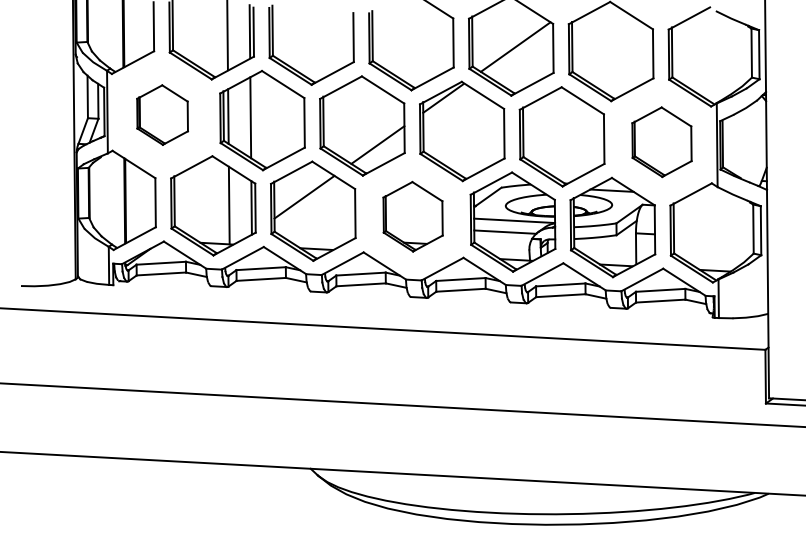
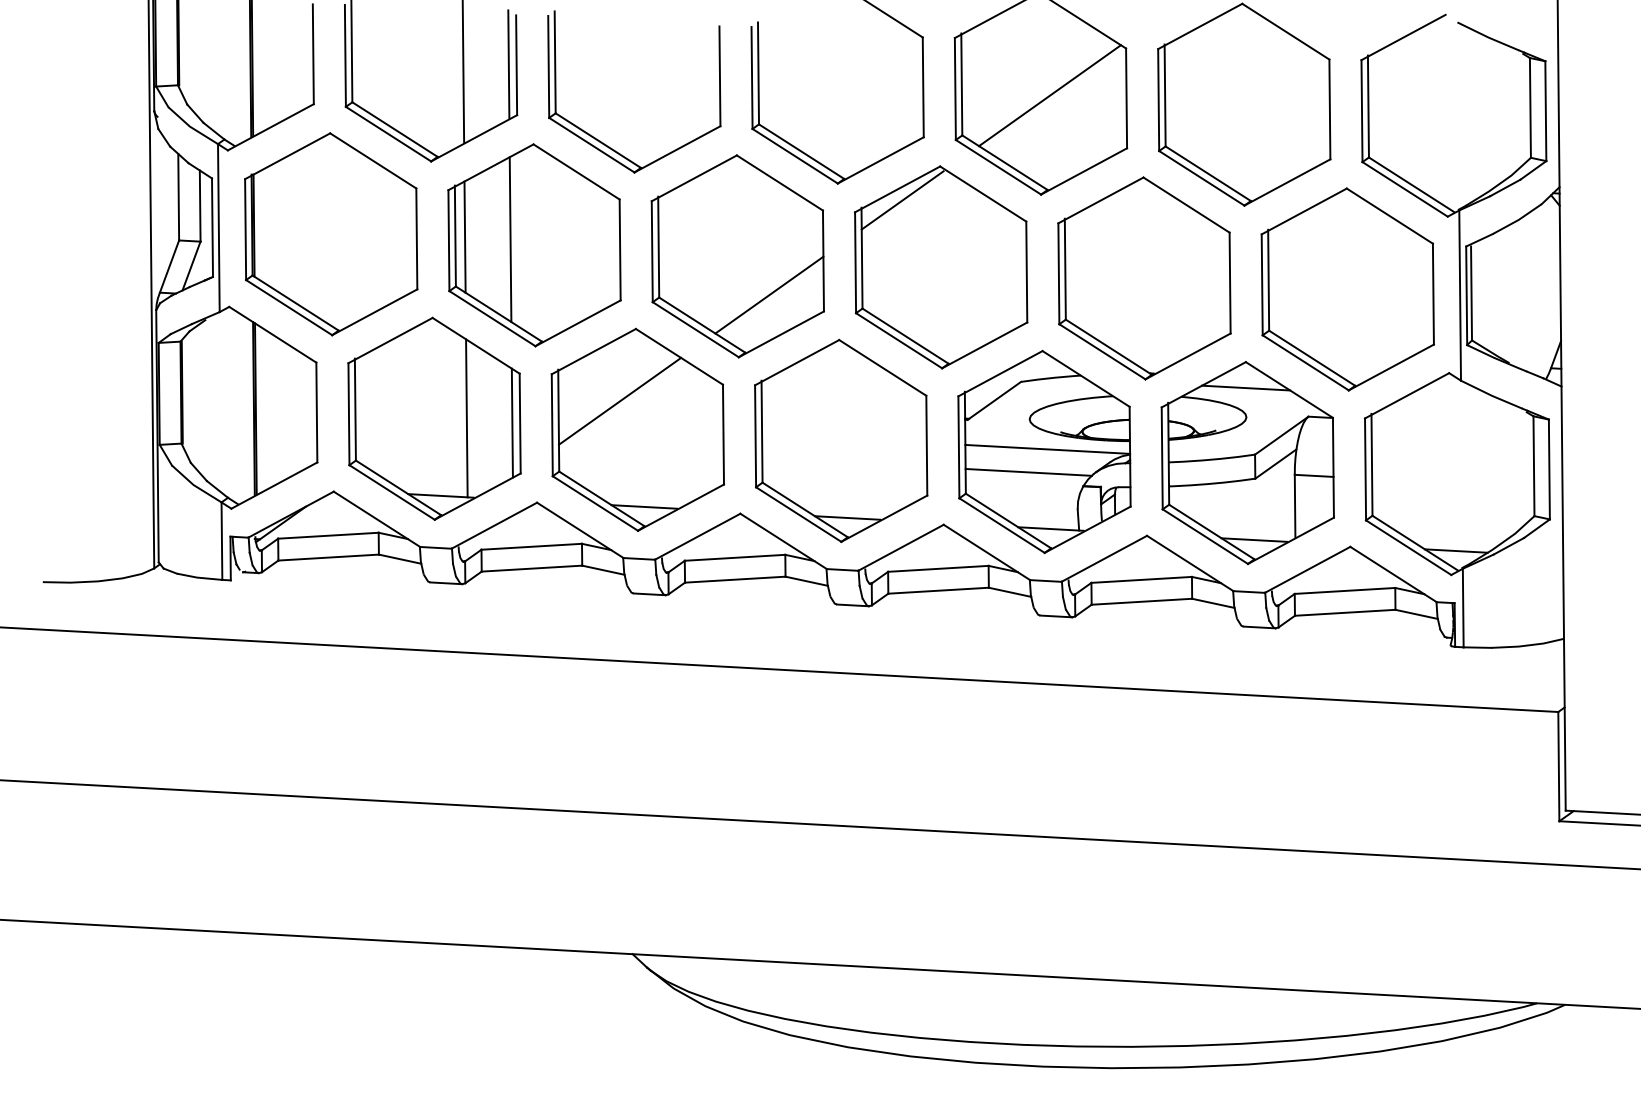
part: (162, 114) -> (330, 232), size x1.67
part: (661, 141) -> (1346, 287), size x1.43
part: (412, 216) -> (839, 440), size x1.43

